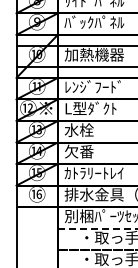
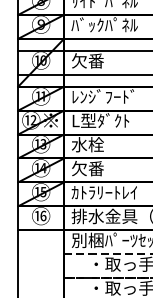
text: (94, 54) -> (104, 60), 加熱機器 -> 欠番

